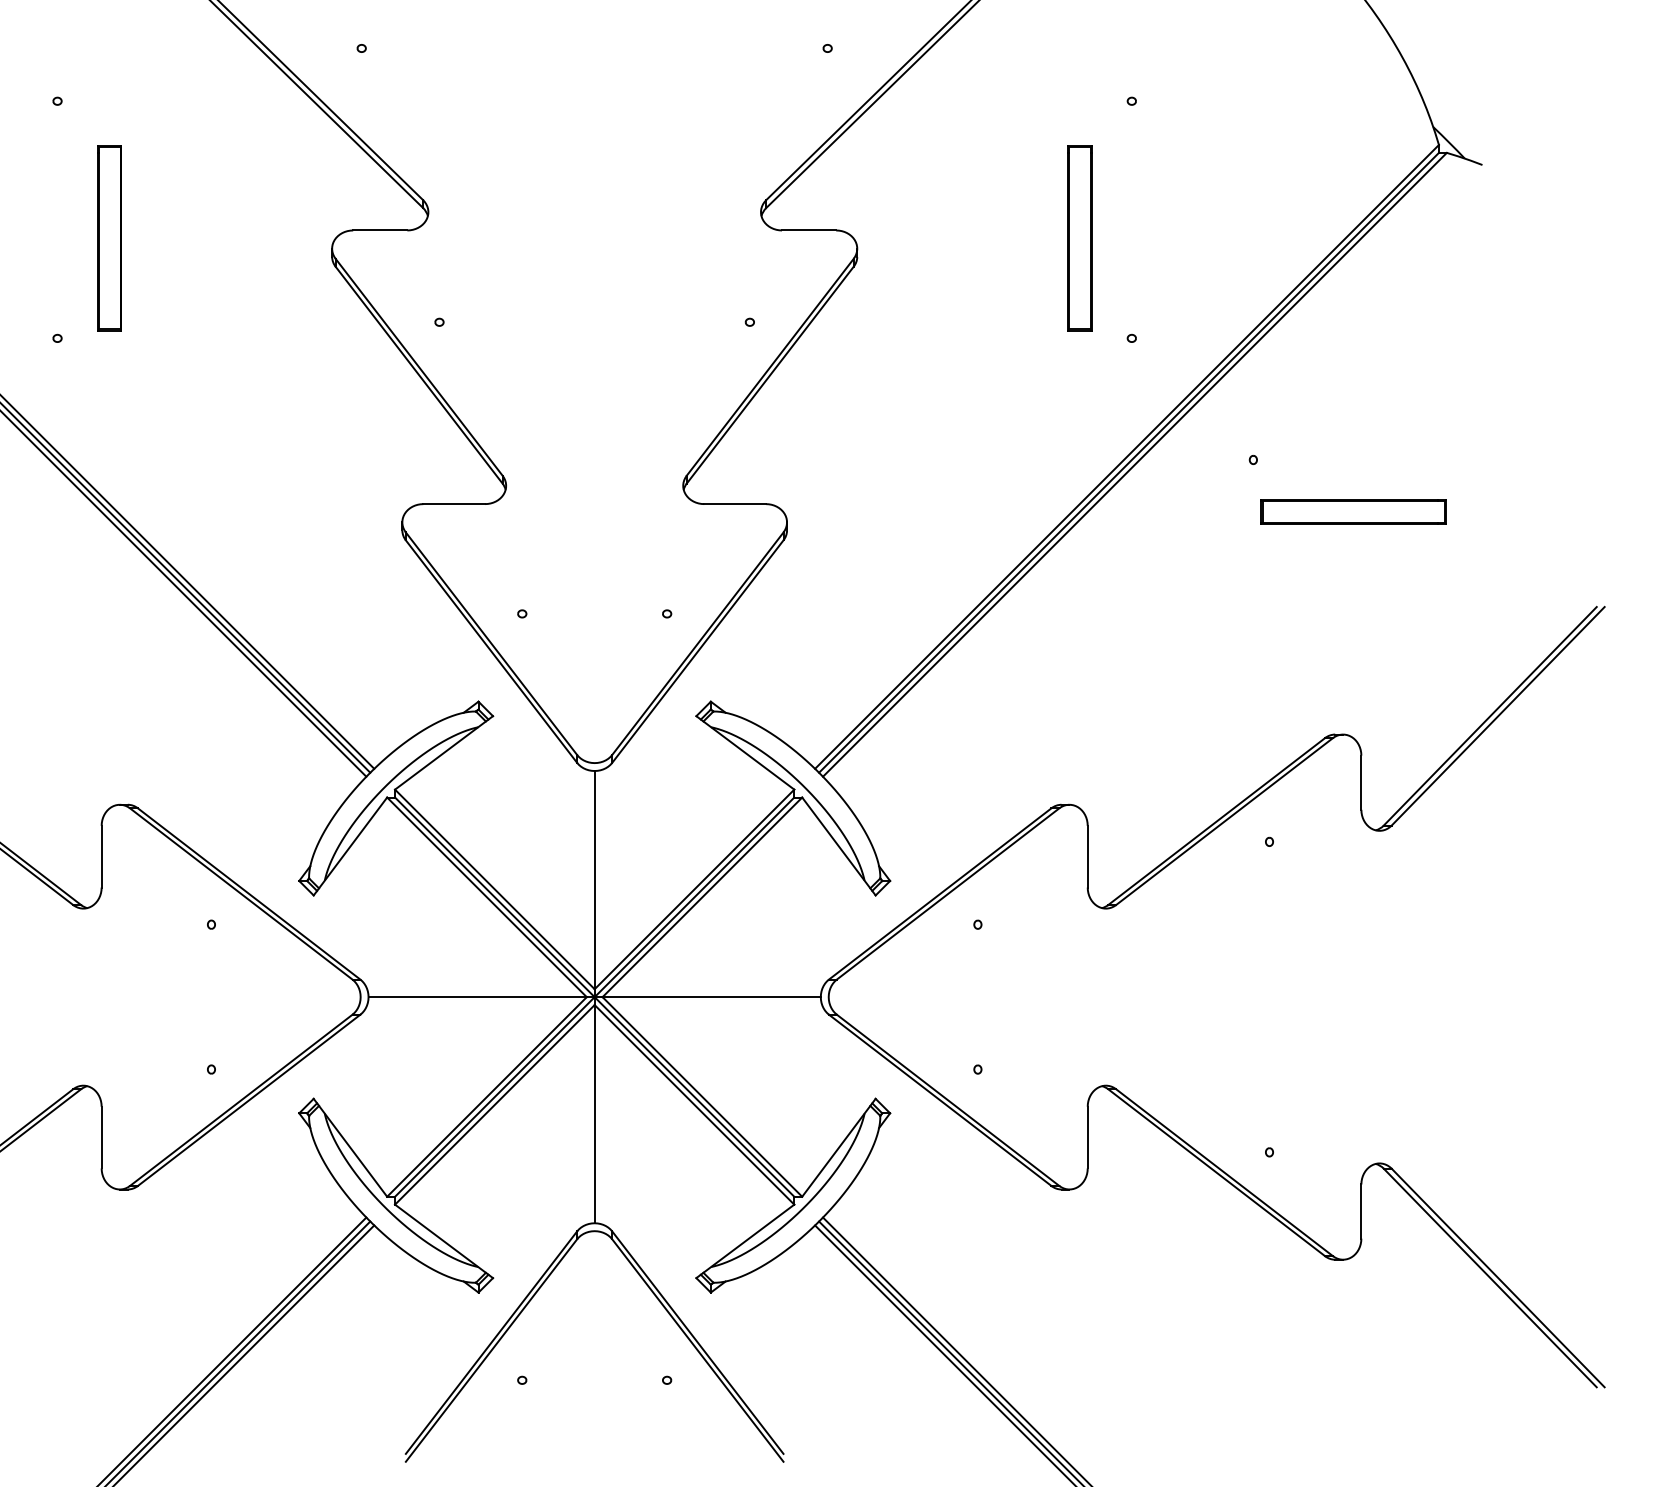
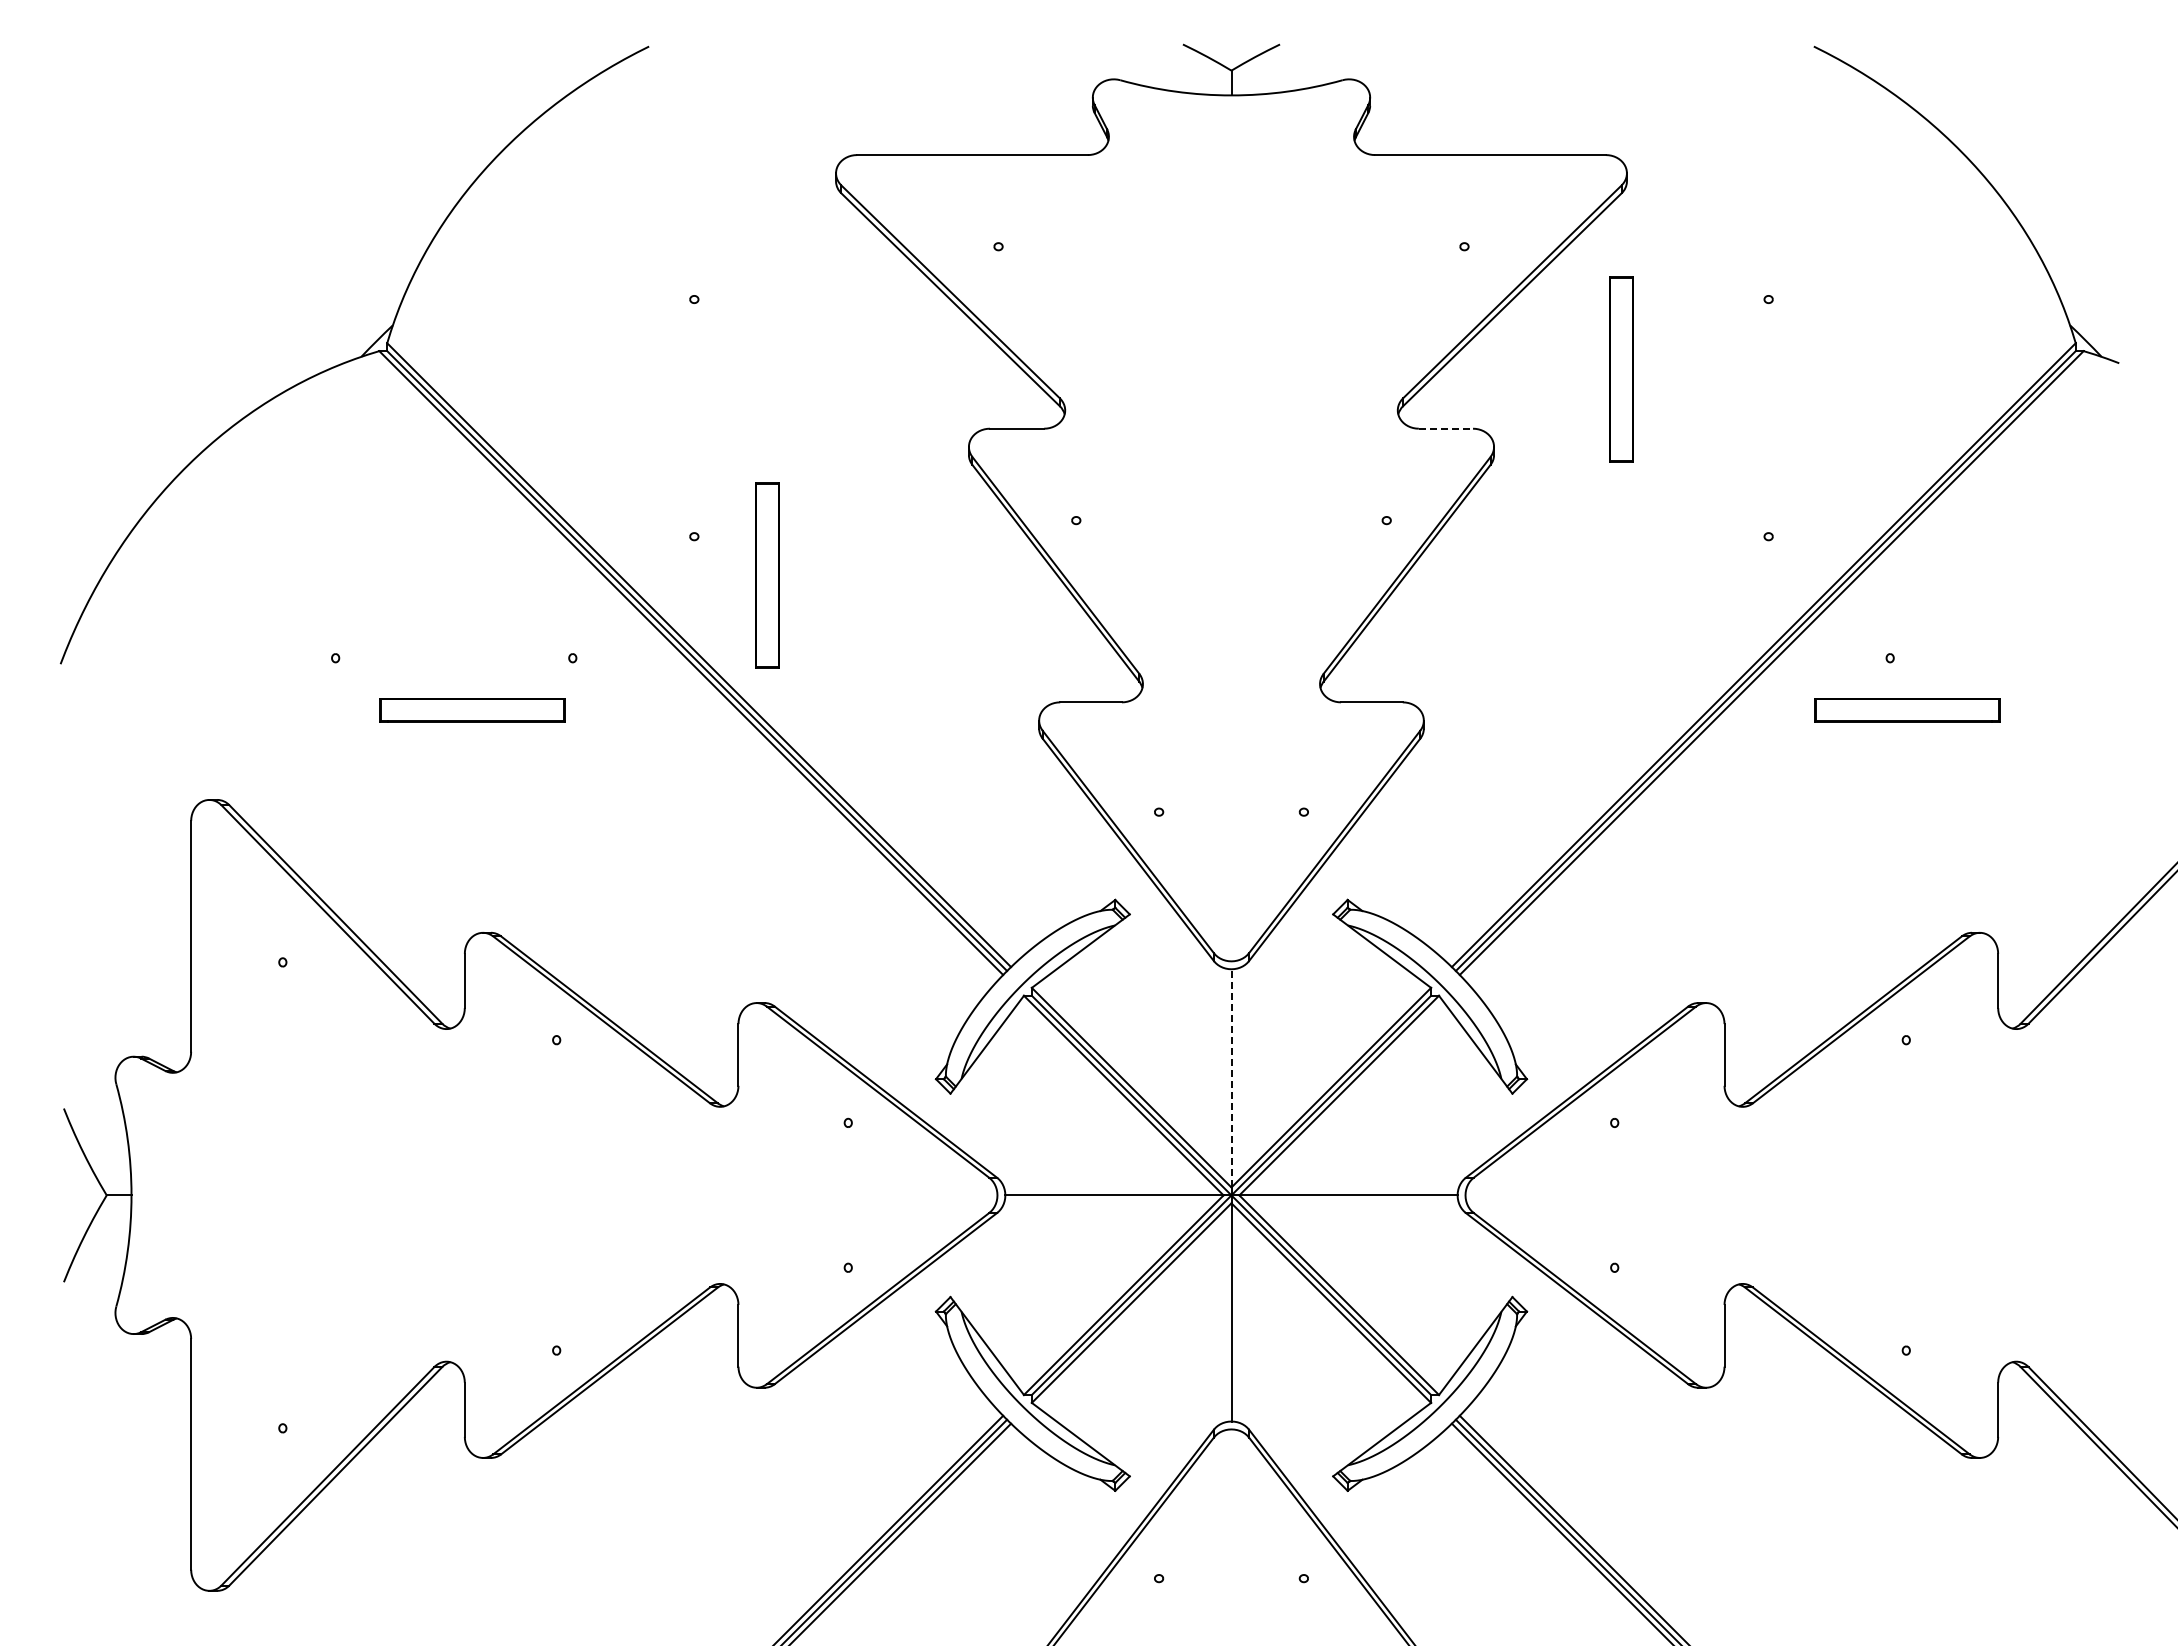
line: (809, 230) -> (1446, 428), solid -> dashed
part: (109, 238) -> (767, 575), moved
part: (1079, 238) -> (1621, 369), moved
part: (1353, 512) -> (1907, 710), moved
line: (594, 879) -> (1231, 1077), solid -> dashed

